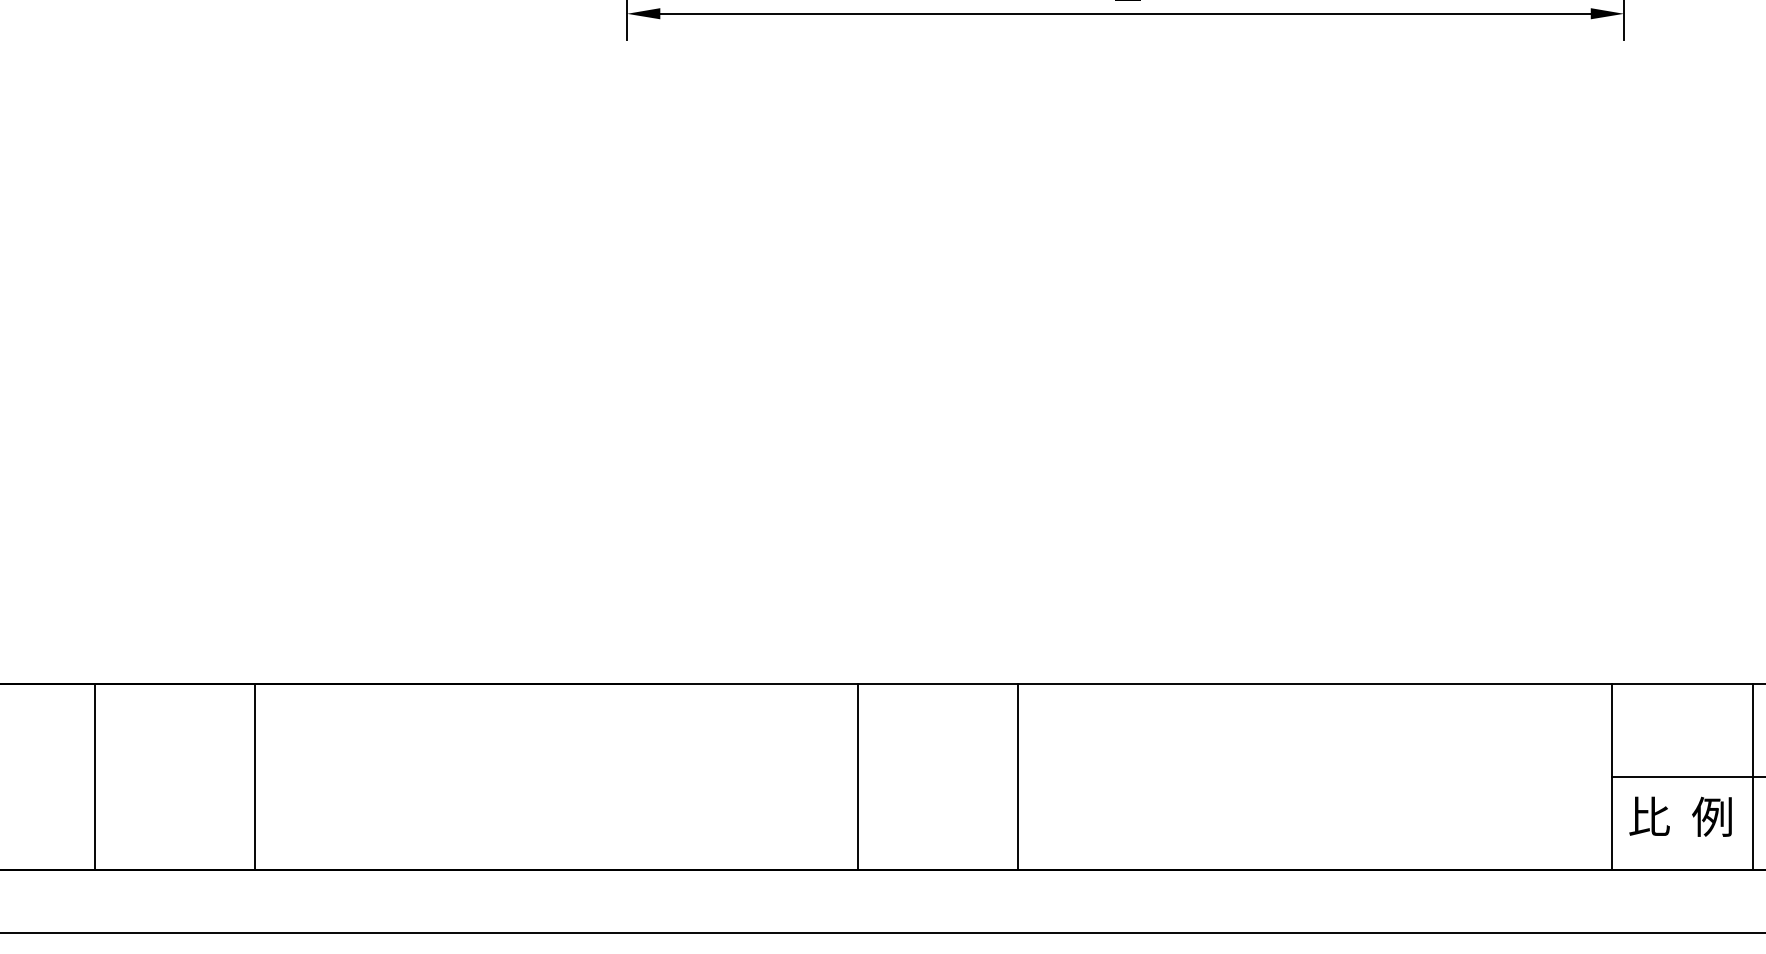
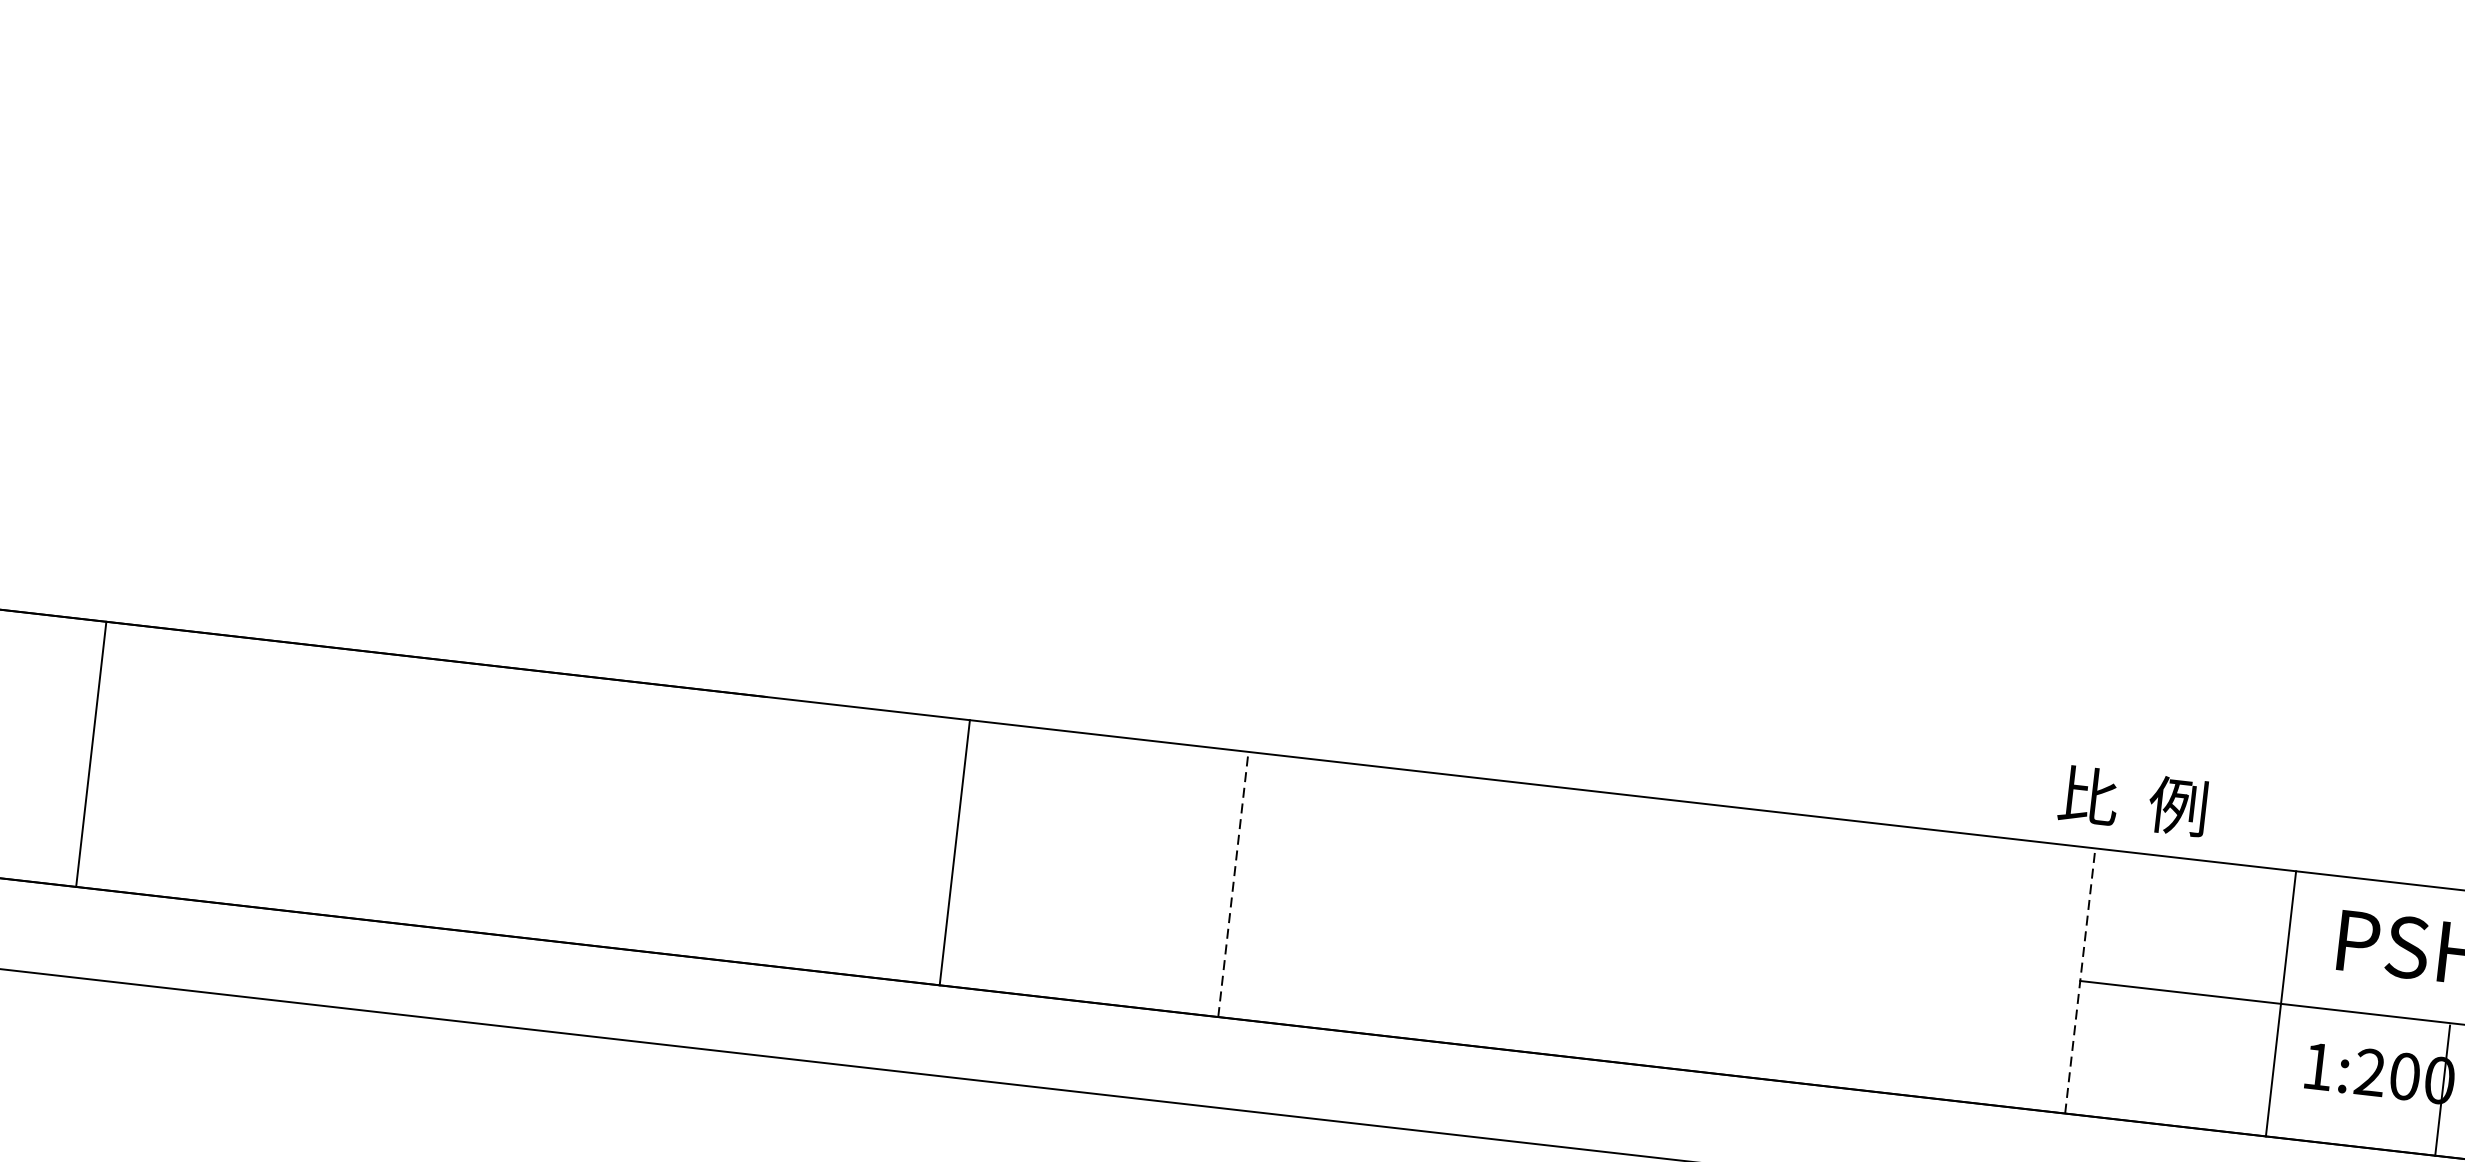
line: (254, 776) -> (91, 754), moved
line: (857, 776) -> (954, 852), moved
line: (1017, 776) -> (1233, 884), solid -> dashed
line: (1612, 776) -> (2080, 980), solid -> dashed
text: (1680, 816) -> (2132, 800), moved

